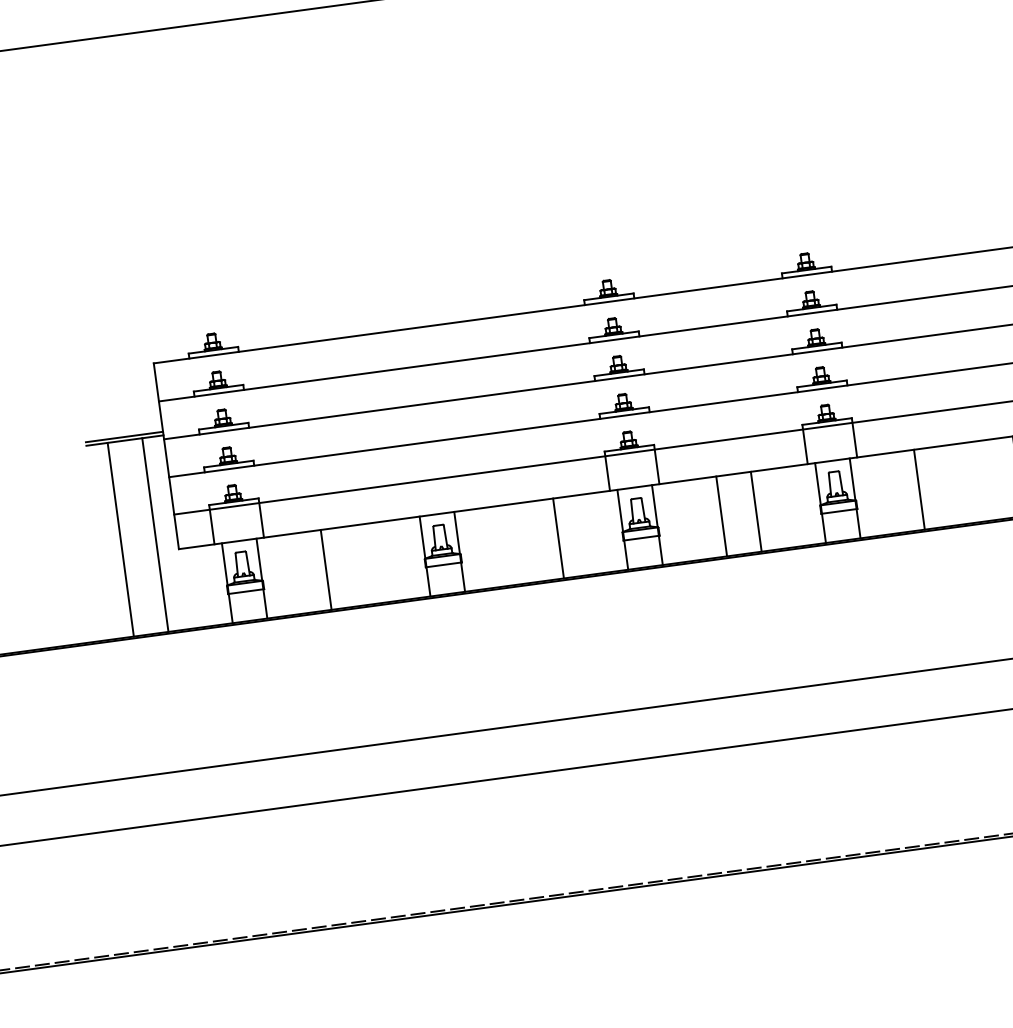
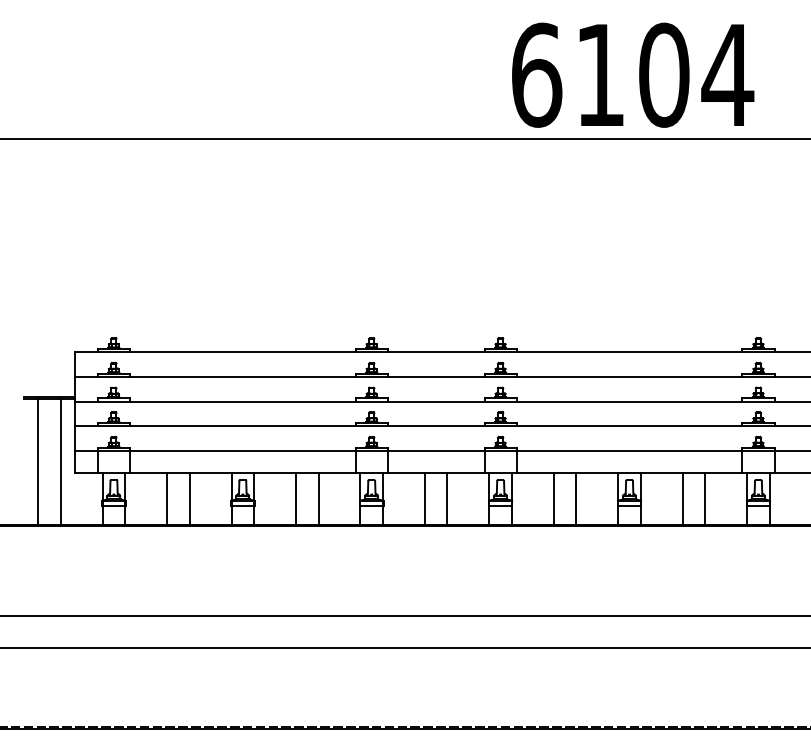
line: (954, 485) -> (576, 499), added
line: (523, 543) -> (295, 499), added
line: (360, 565) -> (189, 499), added

